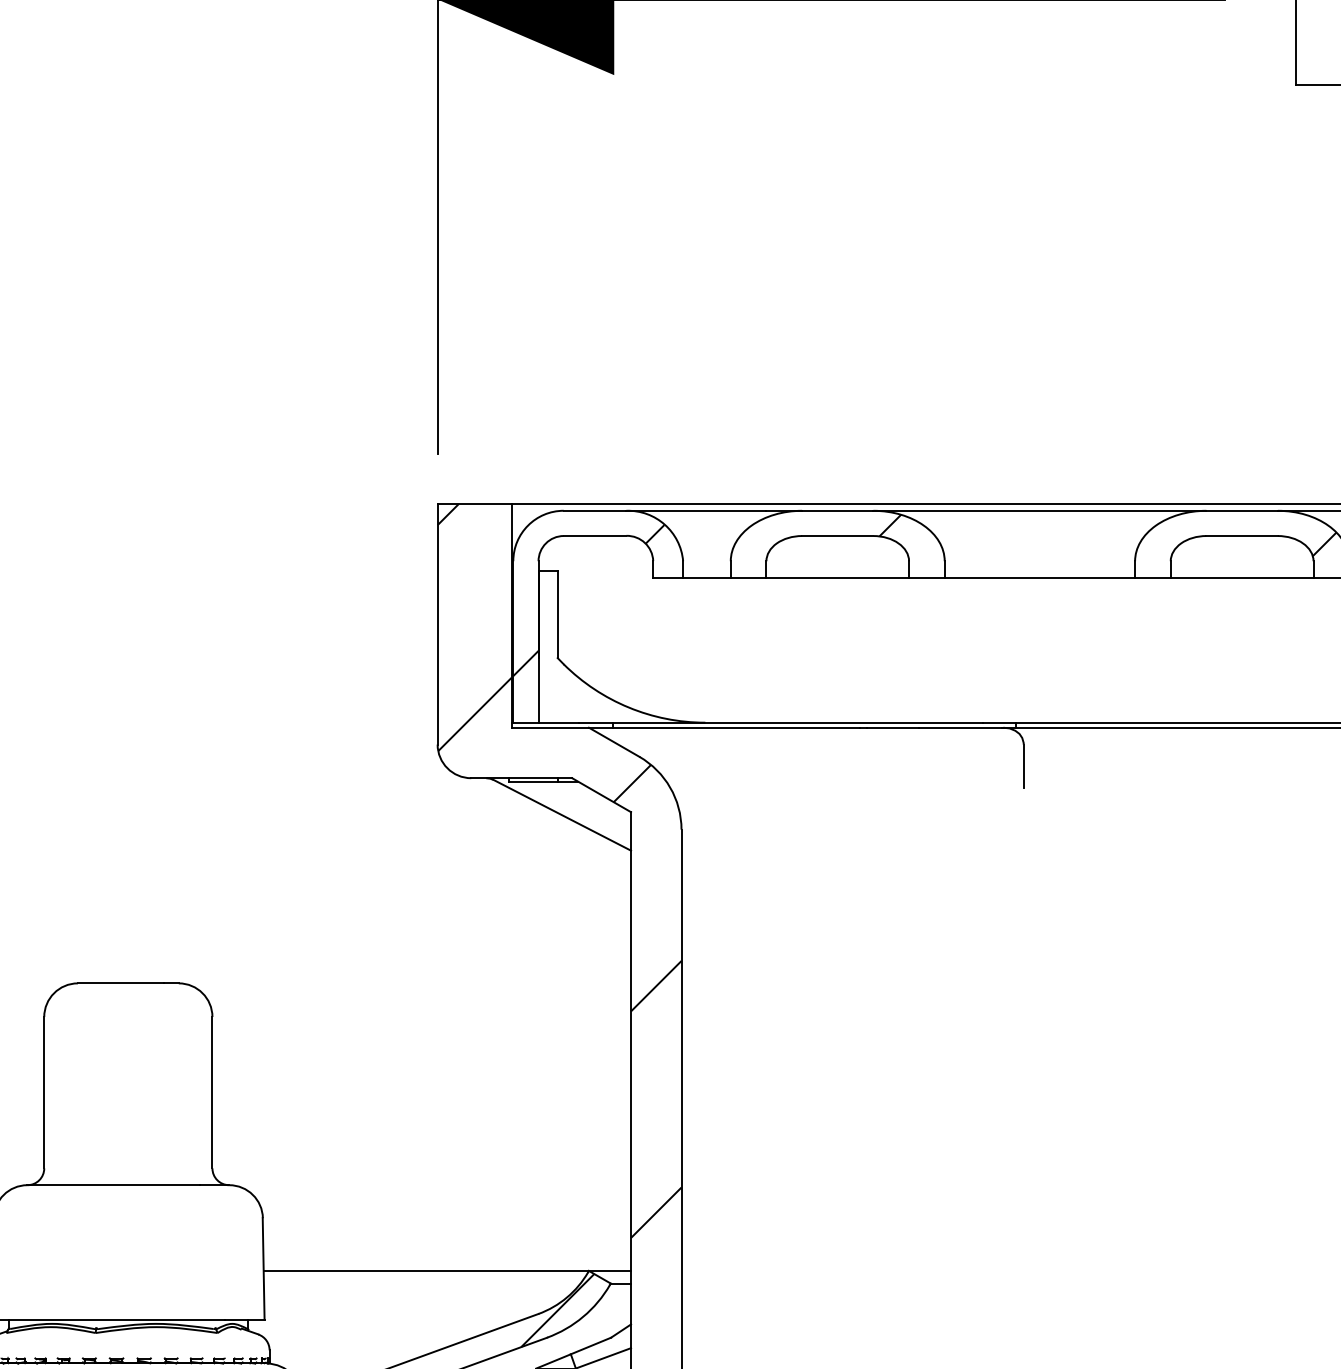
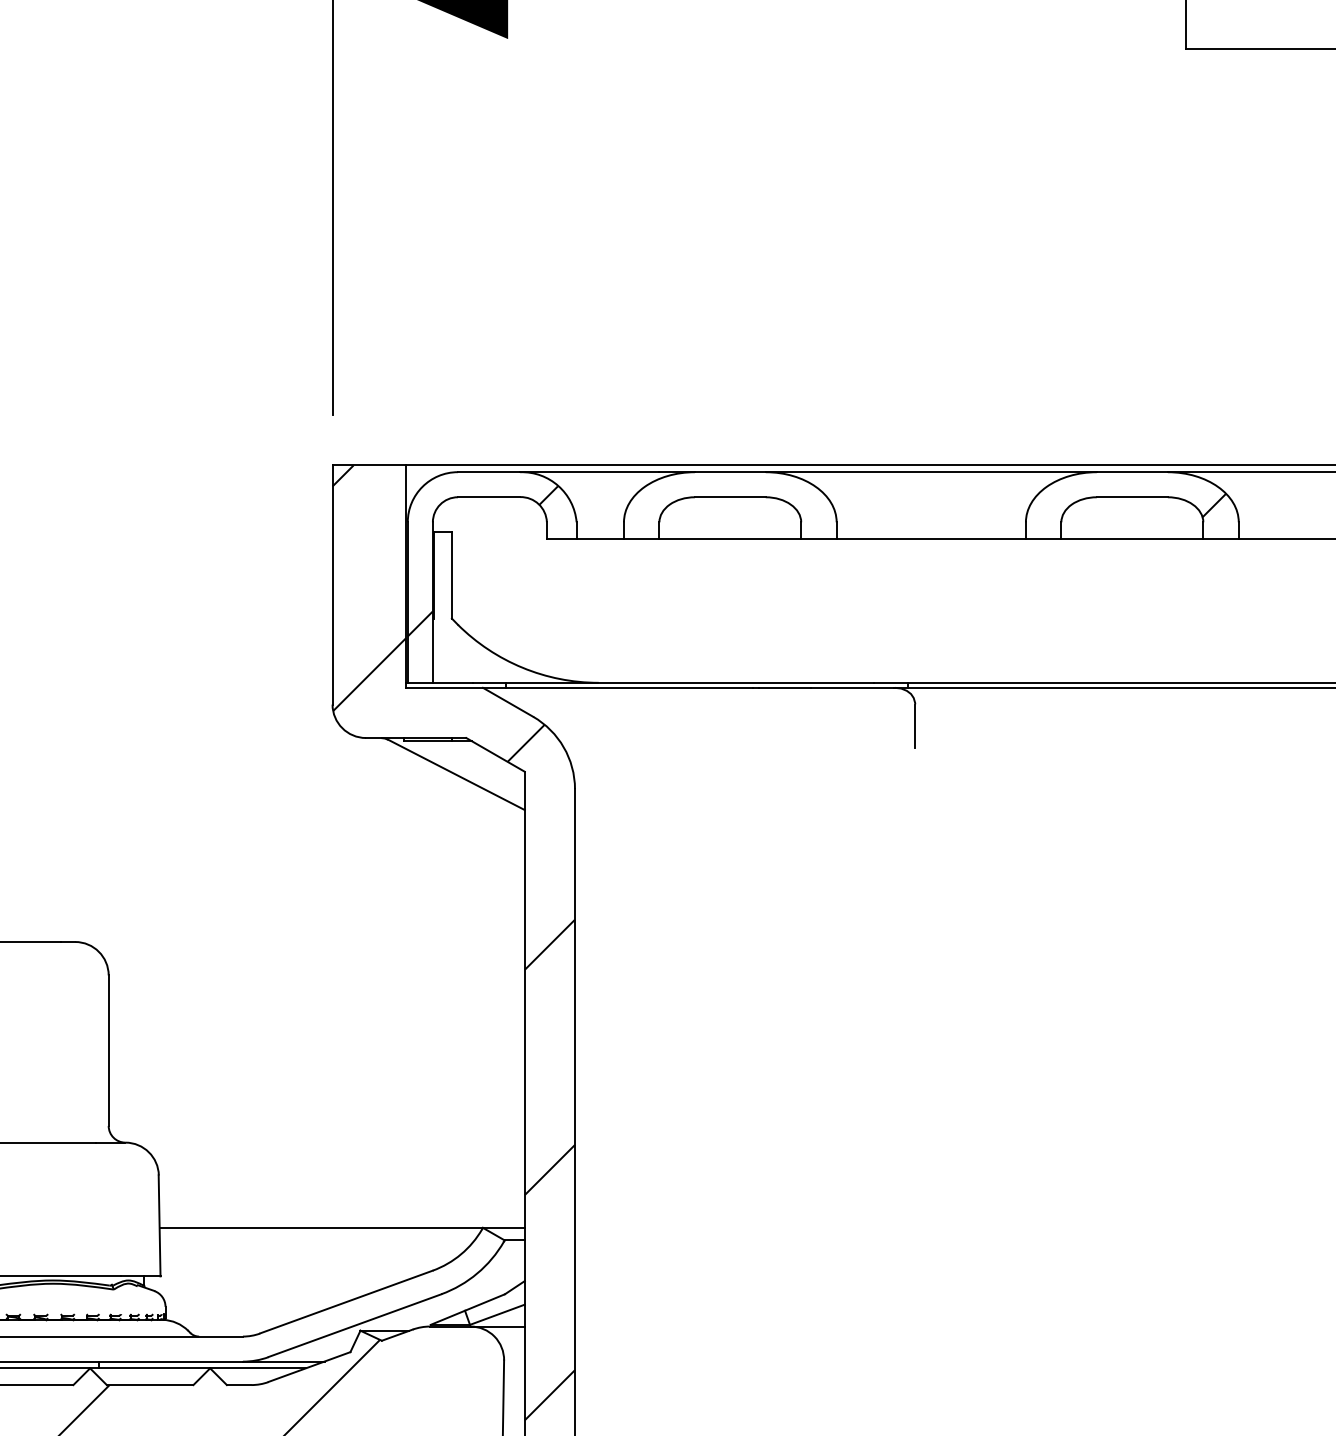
hatch: (889, 526) -> (781, 487), removed
hatch: (557, 1309) -> (451, 1266), removed

